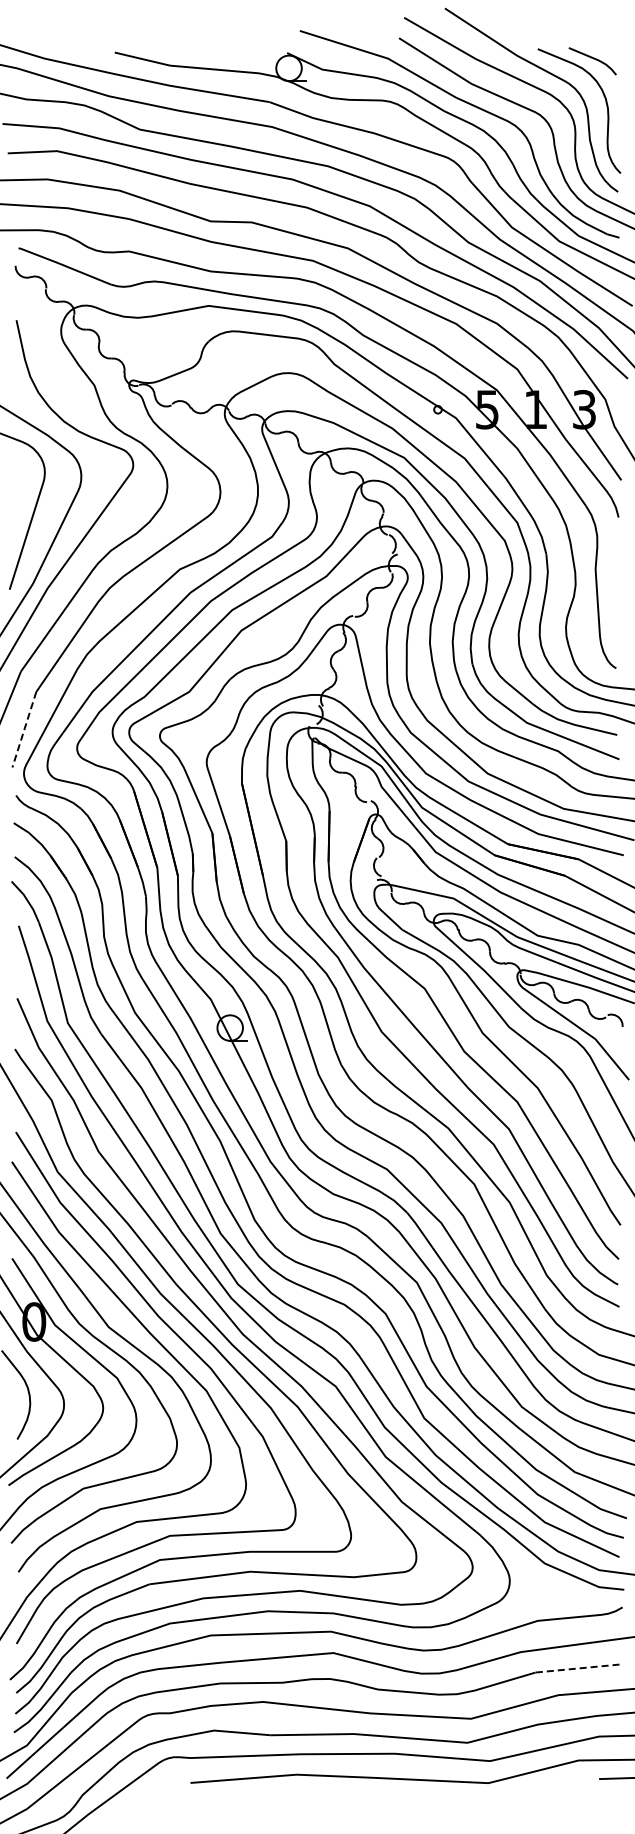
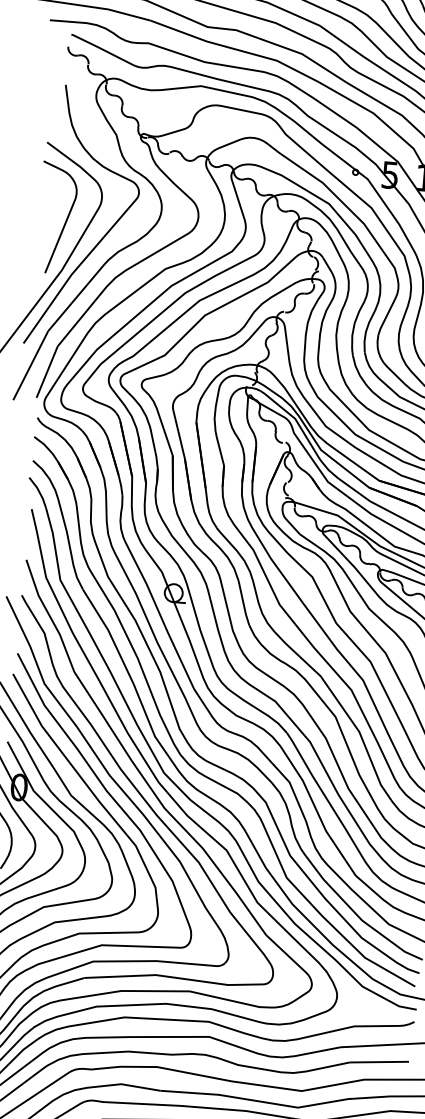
line: (24, 729) -> (47, 371), dashed -> solid
line: (577, 1668) -> (379, 1062), dashed -> solid

